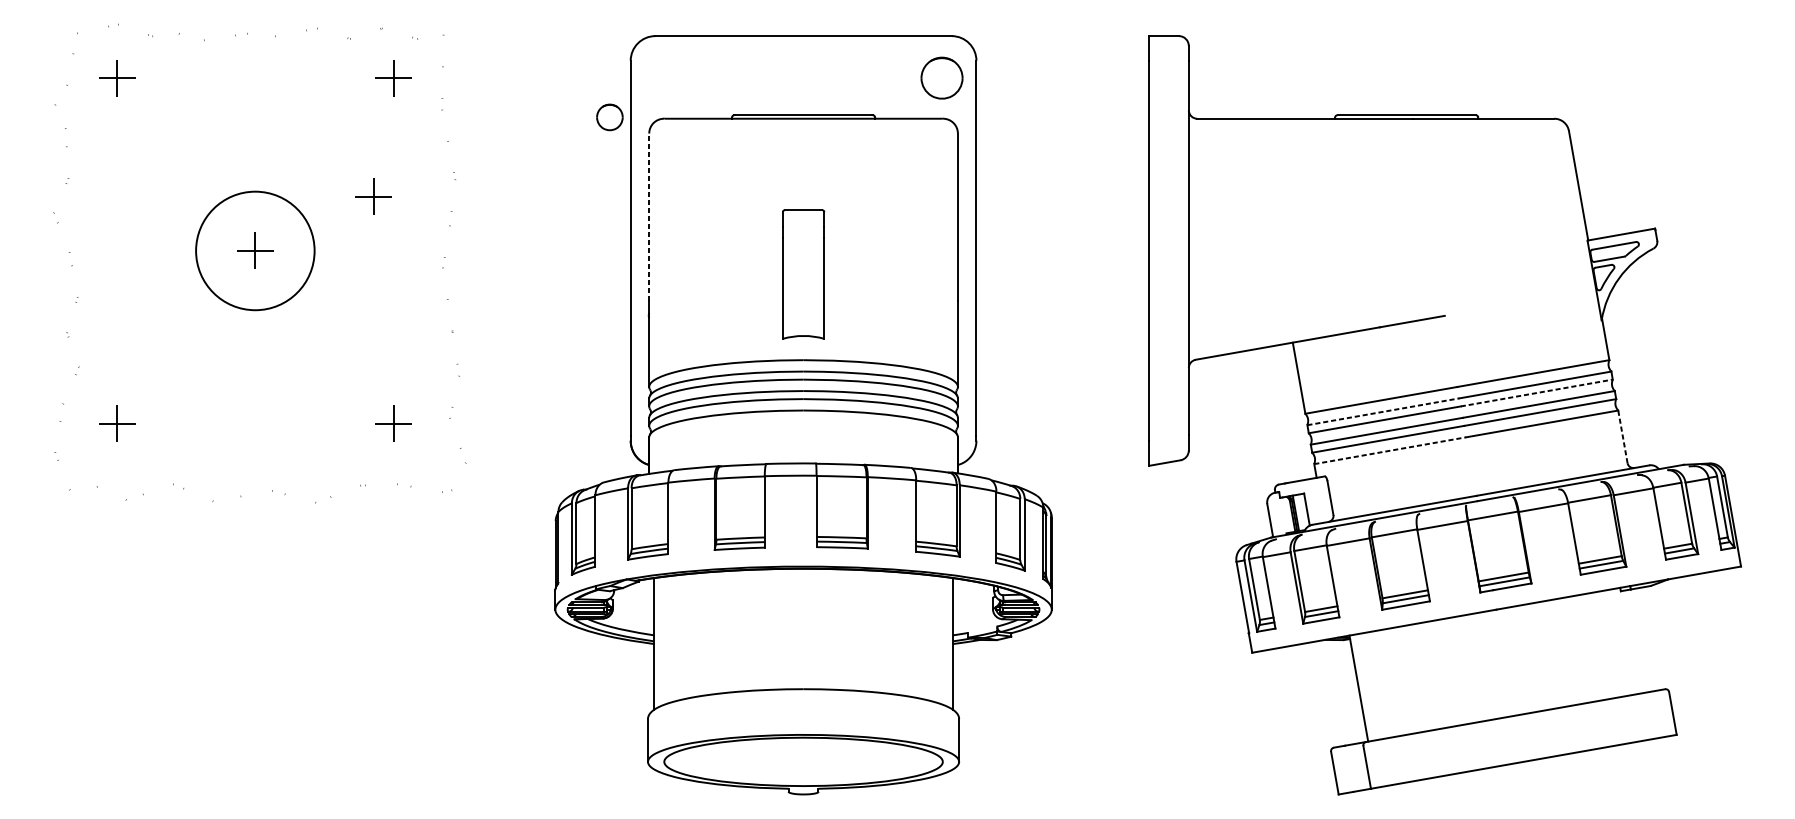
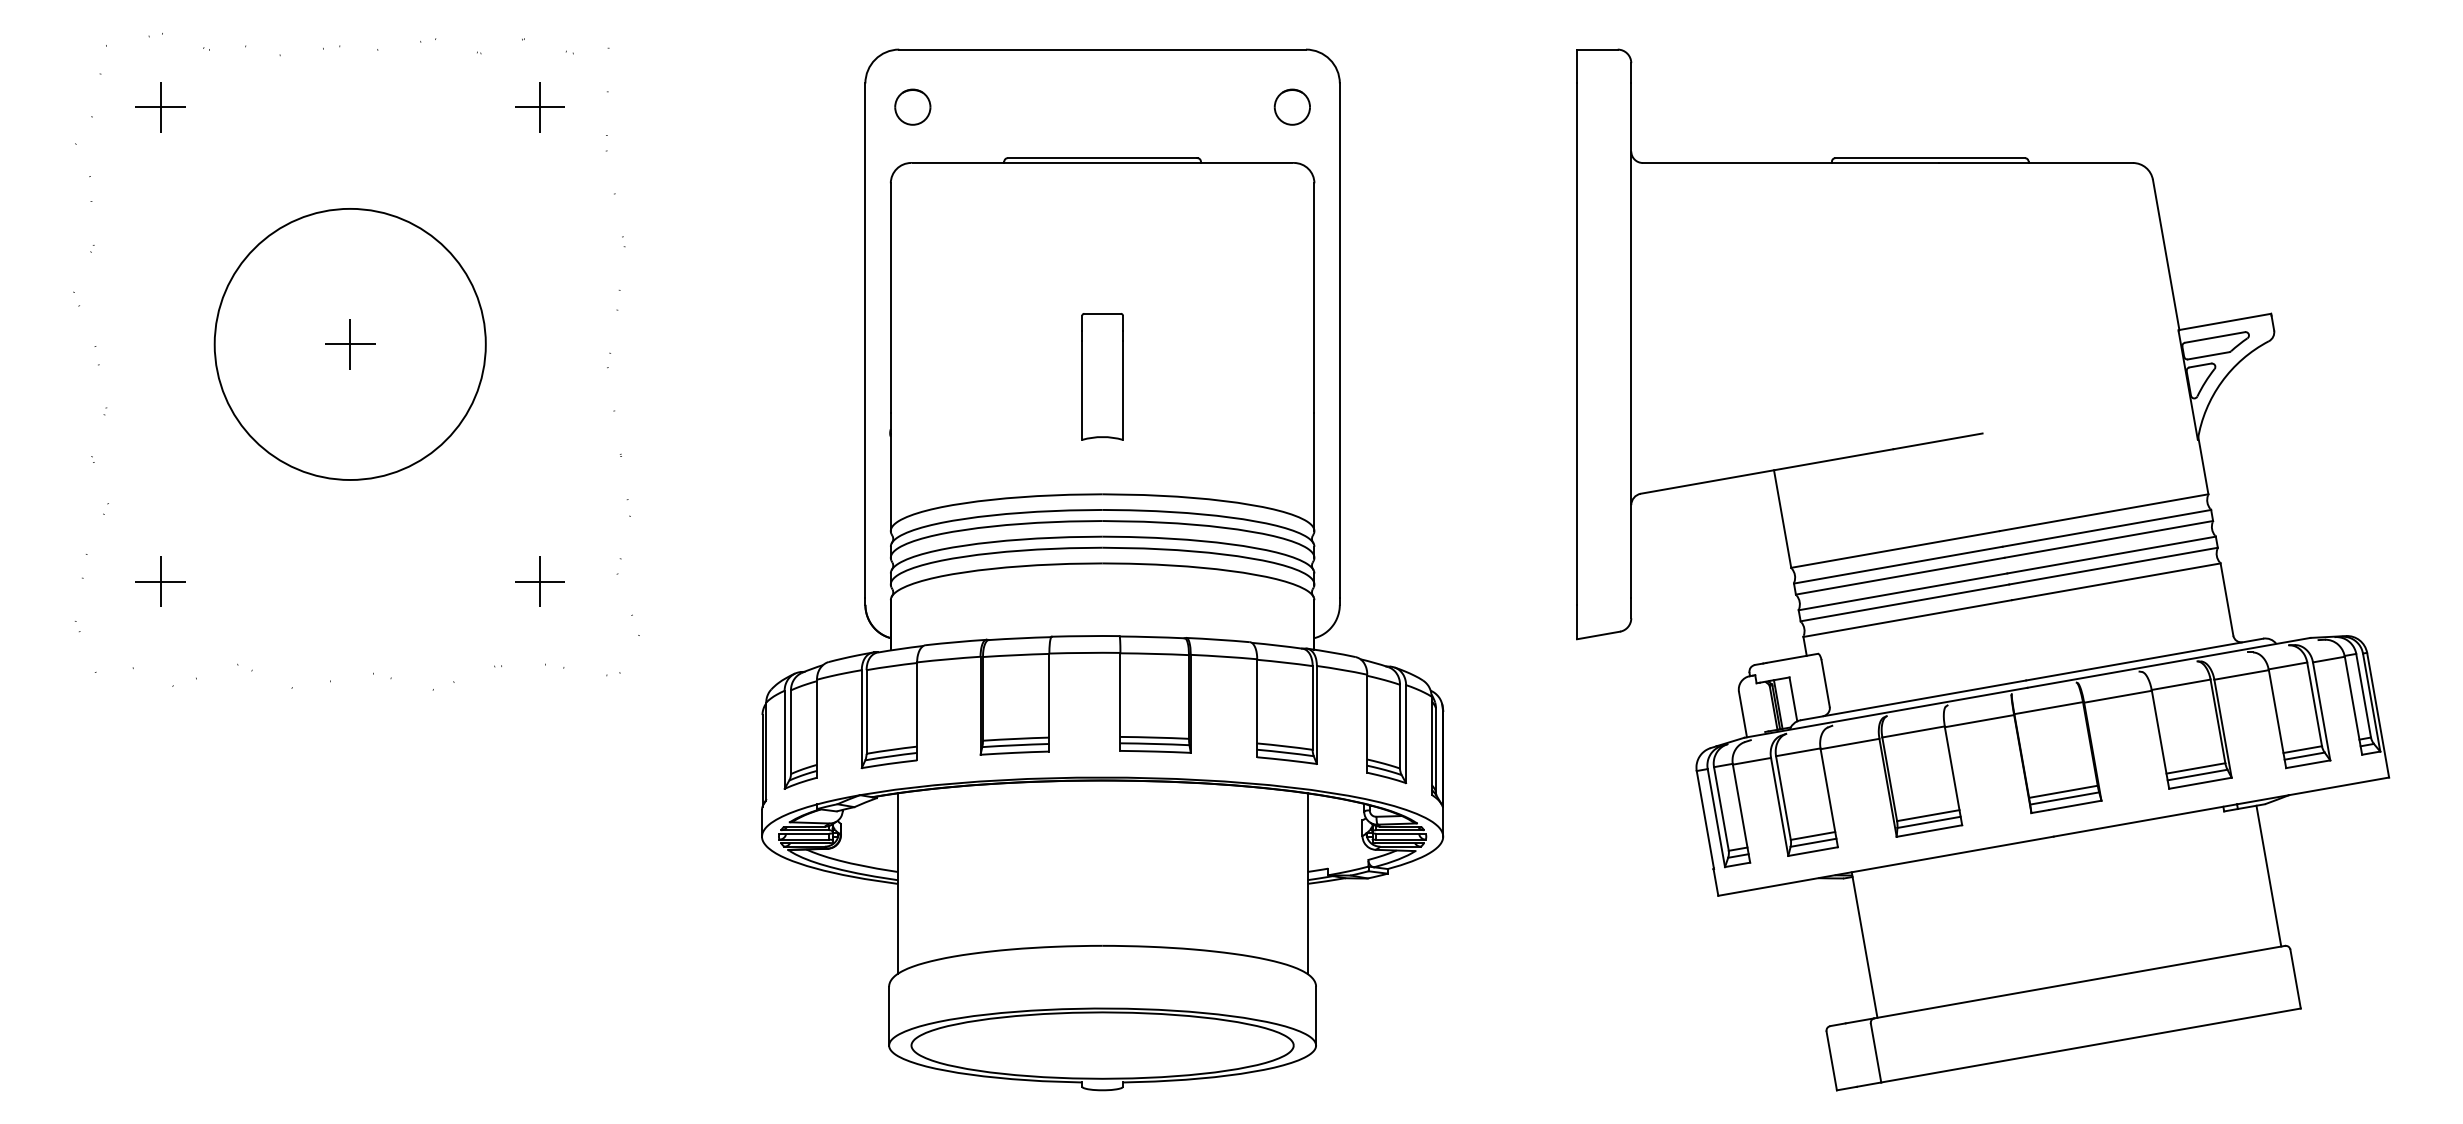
part: (941, 77) -> (1291, 106), size x0.62
part: (609, 116) -> (912, 106), moved
part: (373, 197) -> (512, 270), removed
line: (649, 216) -> (890, 297), dashed -> solid
circle: (254, 250) -> (349, 343), size x1.67
part: (803, 274) -> (1102, 376), size x0.71
line: (1536, 393) -> (2108, 539), dashed -> solid
line: (1383, 412) -> (1898, 565), dashed -> solid
line: (1622, 436) -> (2226, 599), dashed -> solid
line: (1390, 450) -> (1907, 618), dashed -> solid
line: (1653, 637) -> (2268, 875), added

